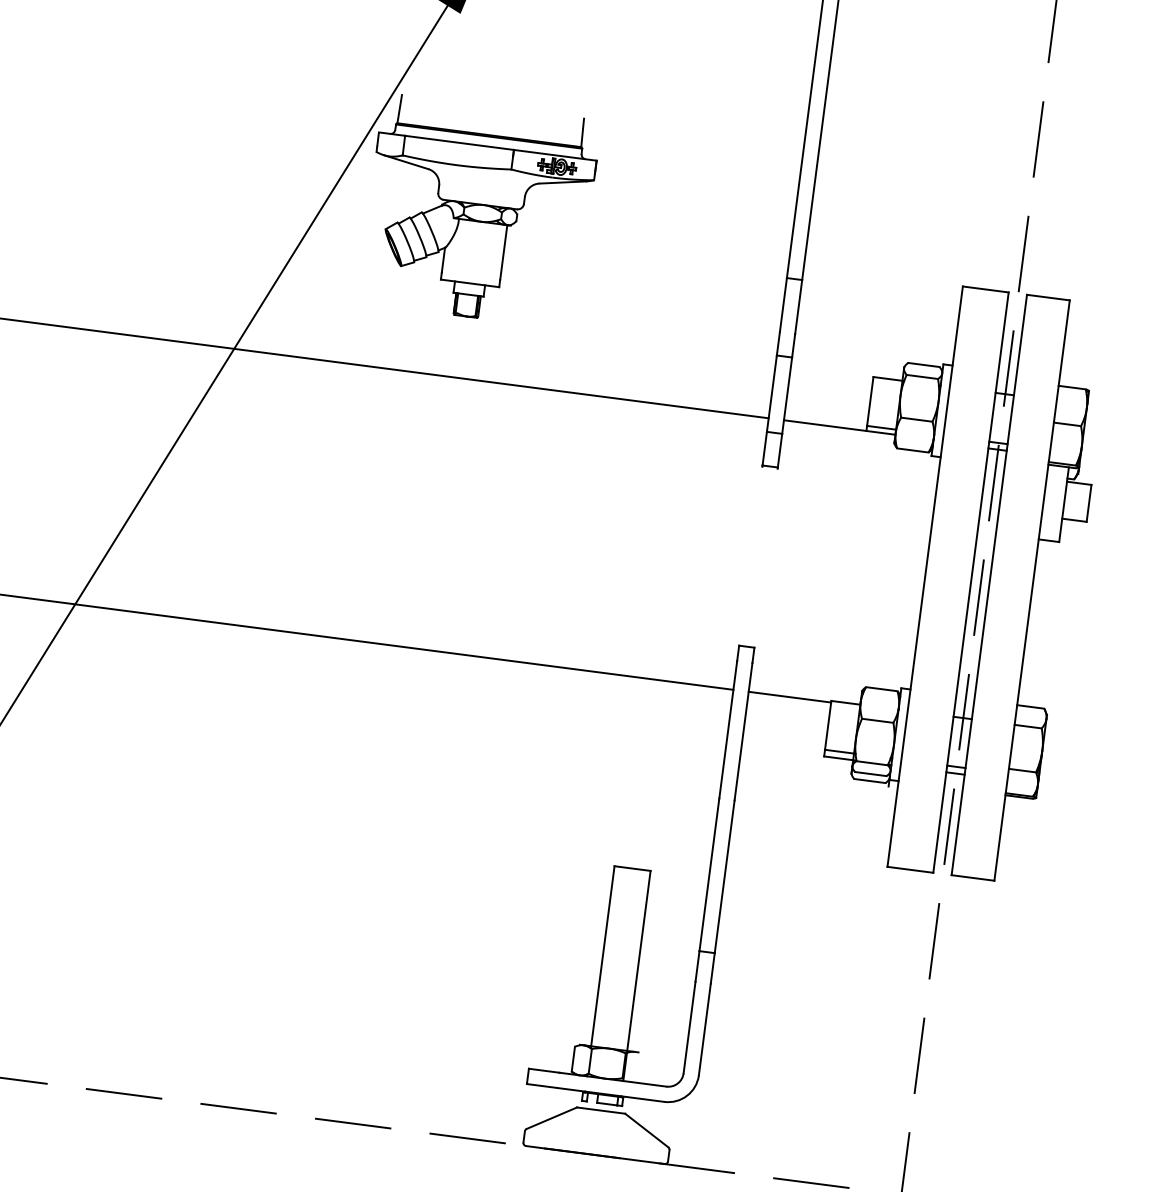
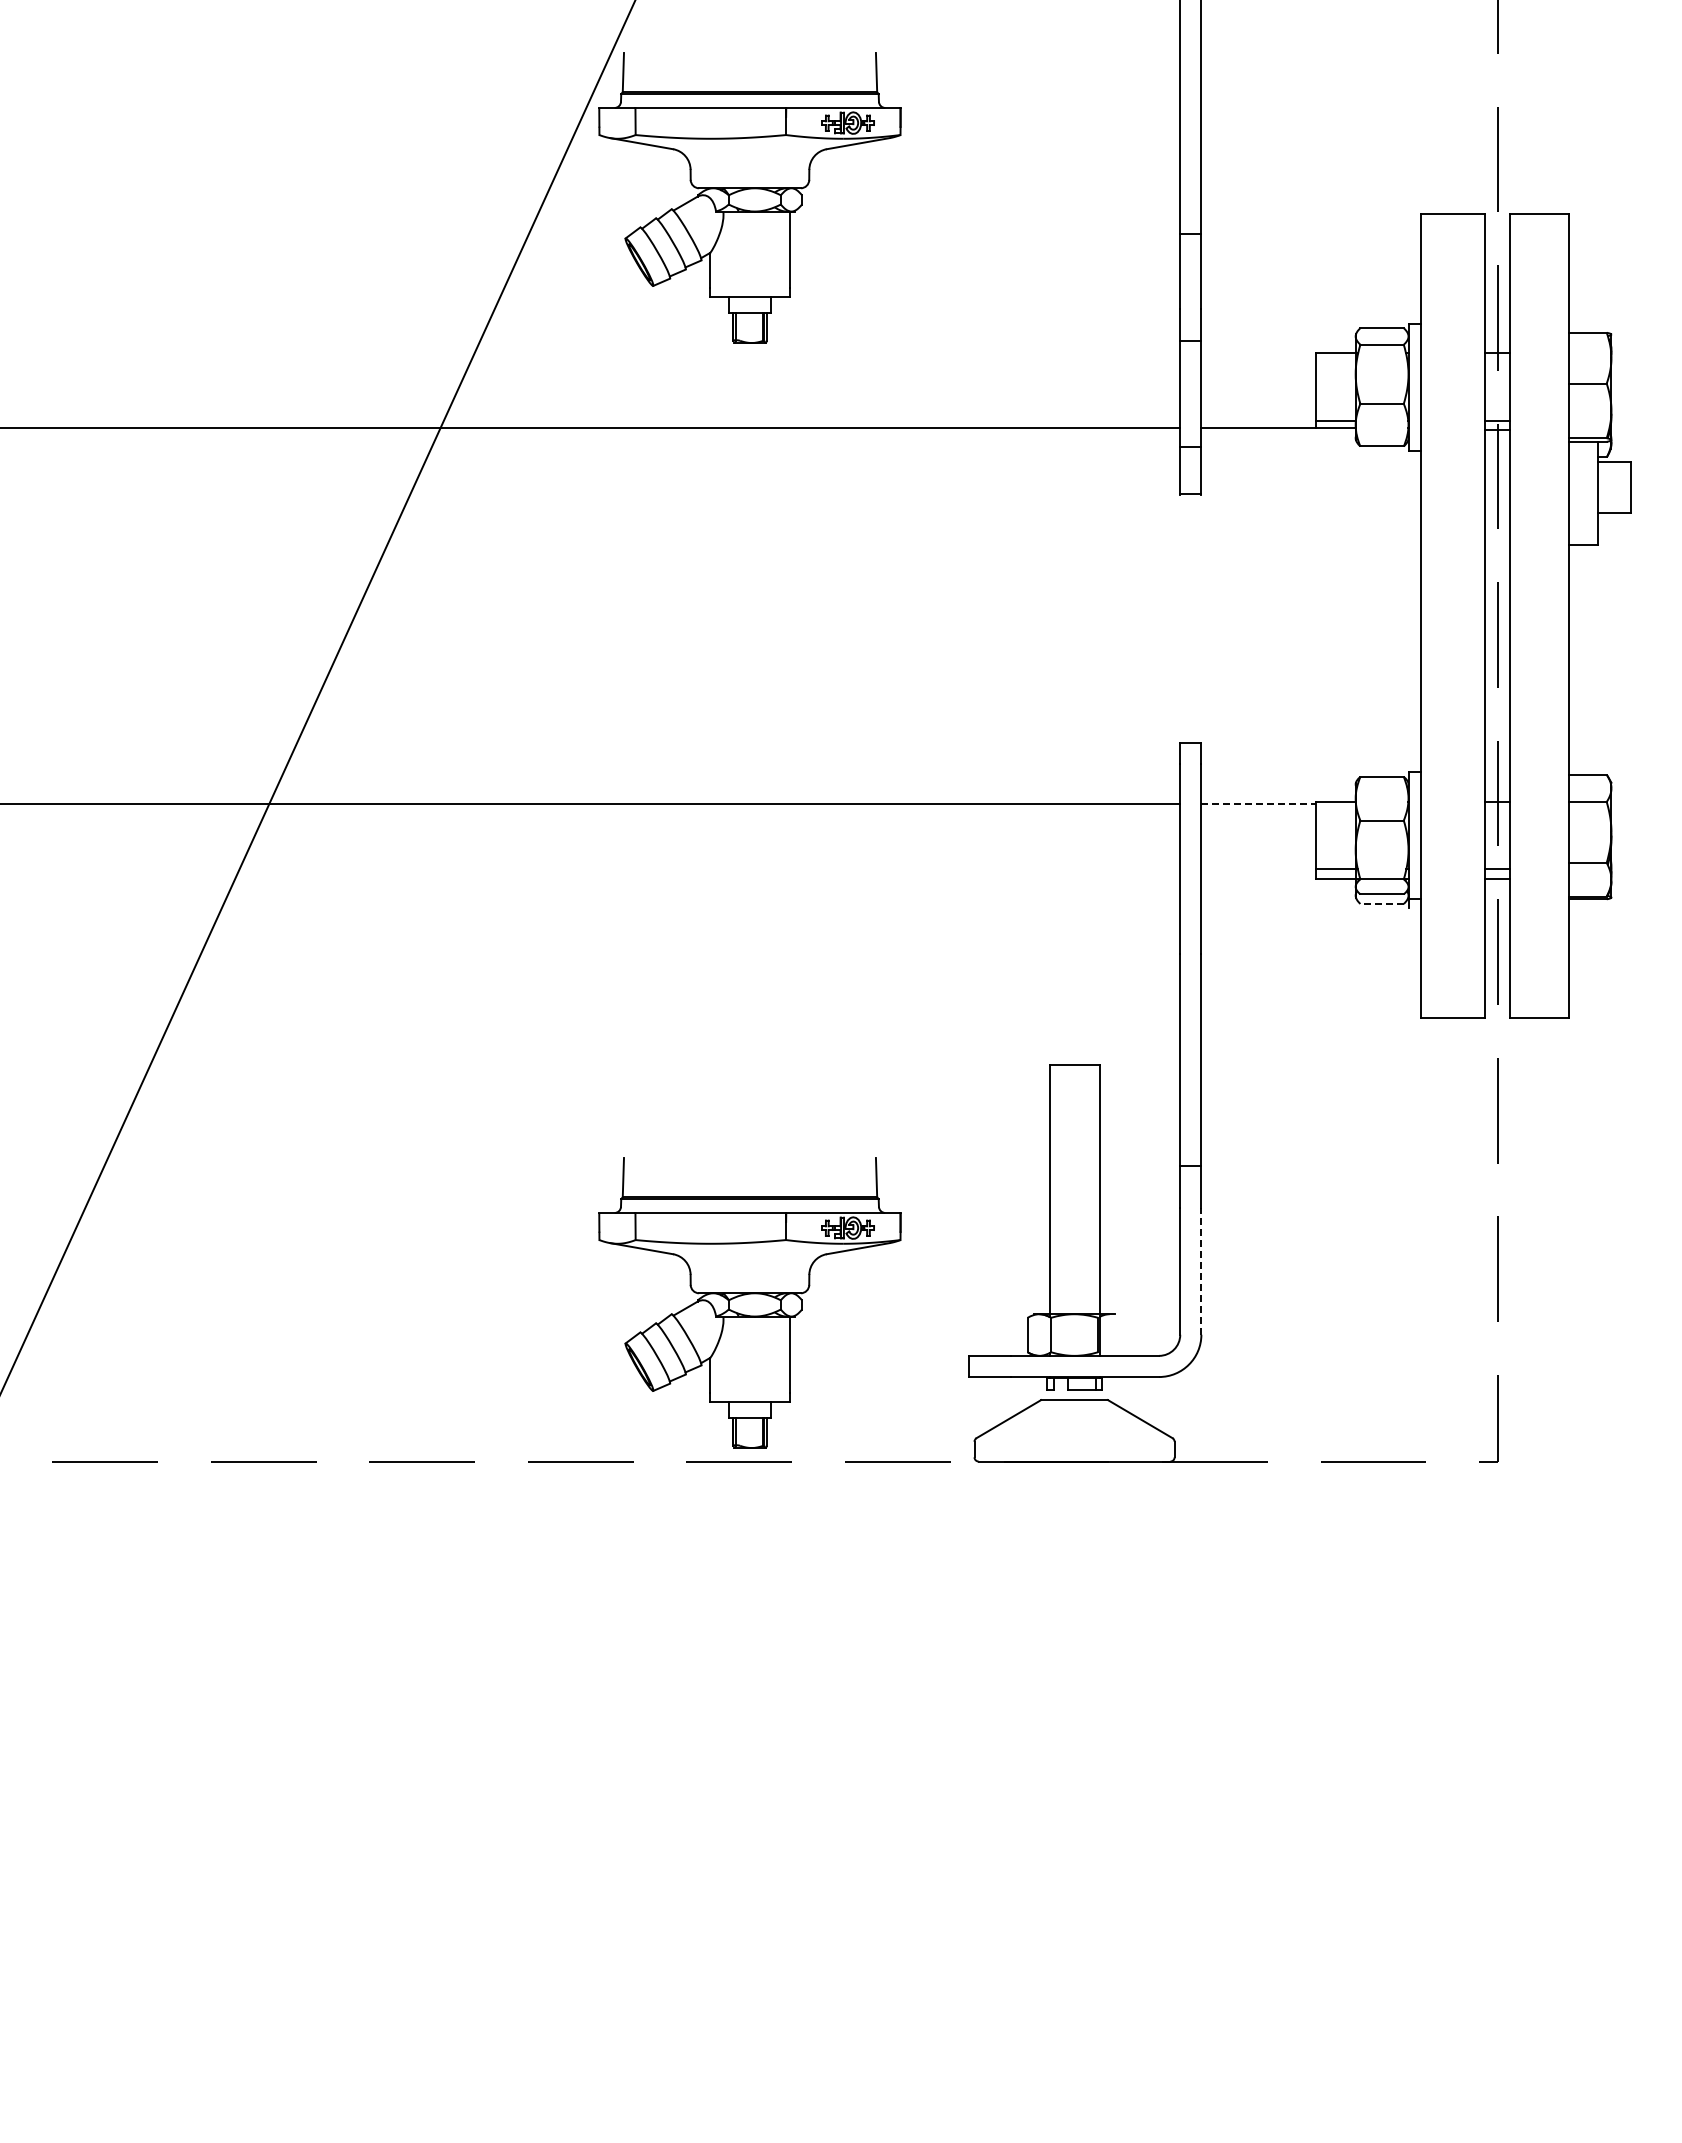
line: (790, 696) -> (1258, 803), solid -> dashed
line: (870, 780) -> (1382, 903), solid -> dashed
part: (375, 1009) -> (749, 1302), added
line: (705, 1028) -> (1201, 1270), solid -> dashed

